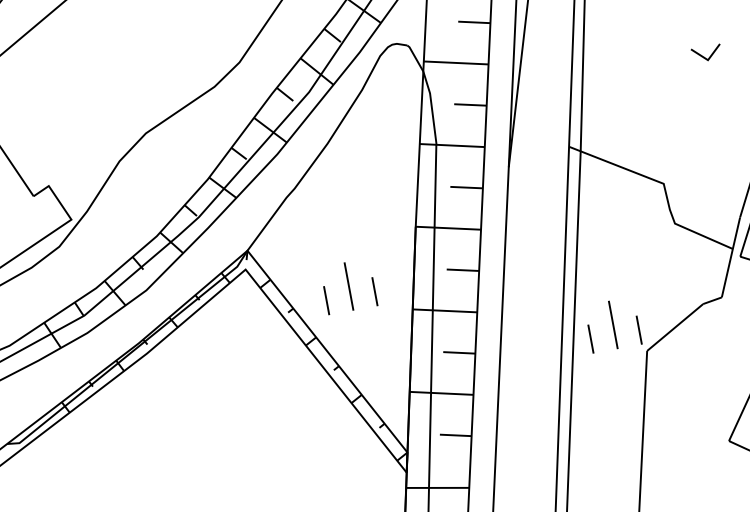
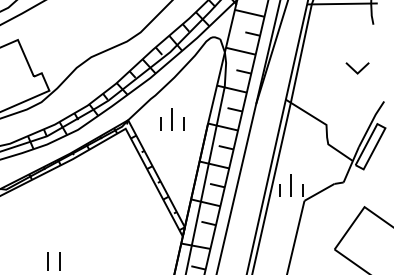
part: (706, 53) -> (357, 68), size x1.67
part: (349, 286) -> (172, 119), moved

